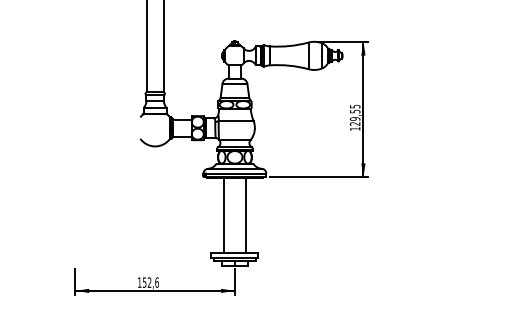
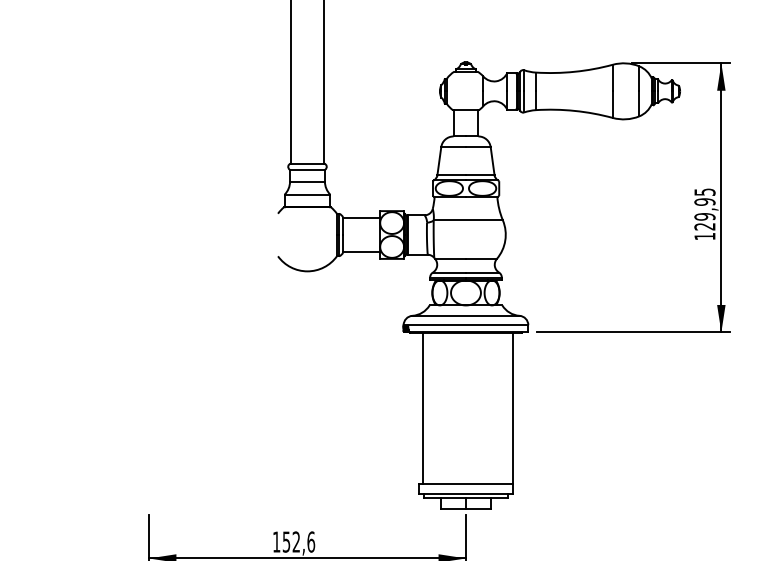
text: (354, 111) -> (703, 201), 129,55 -> 129,95
line: (224, 215) -> (423, 408), moved
line: (245, 215) -> (512, 408), moved

